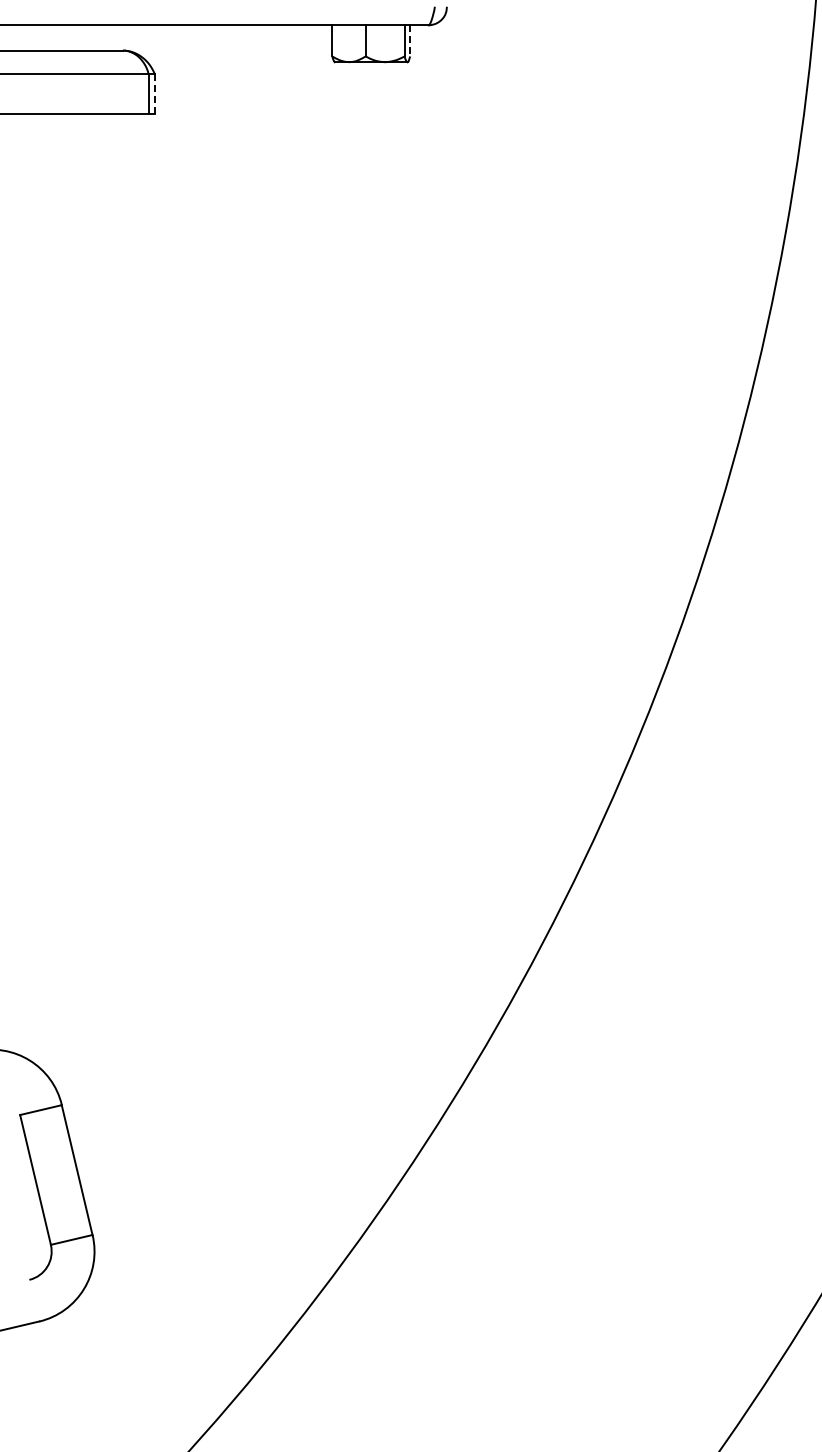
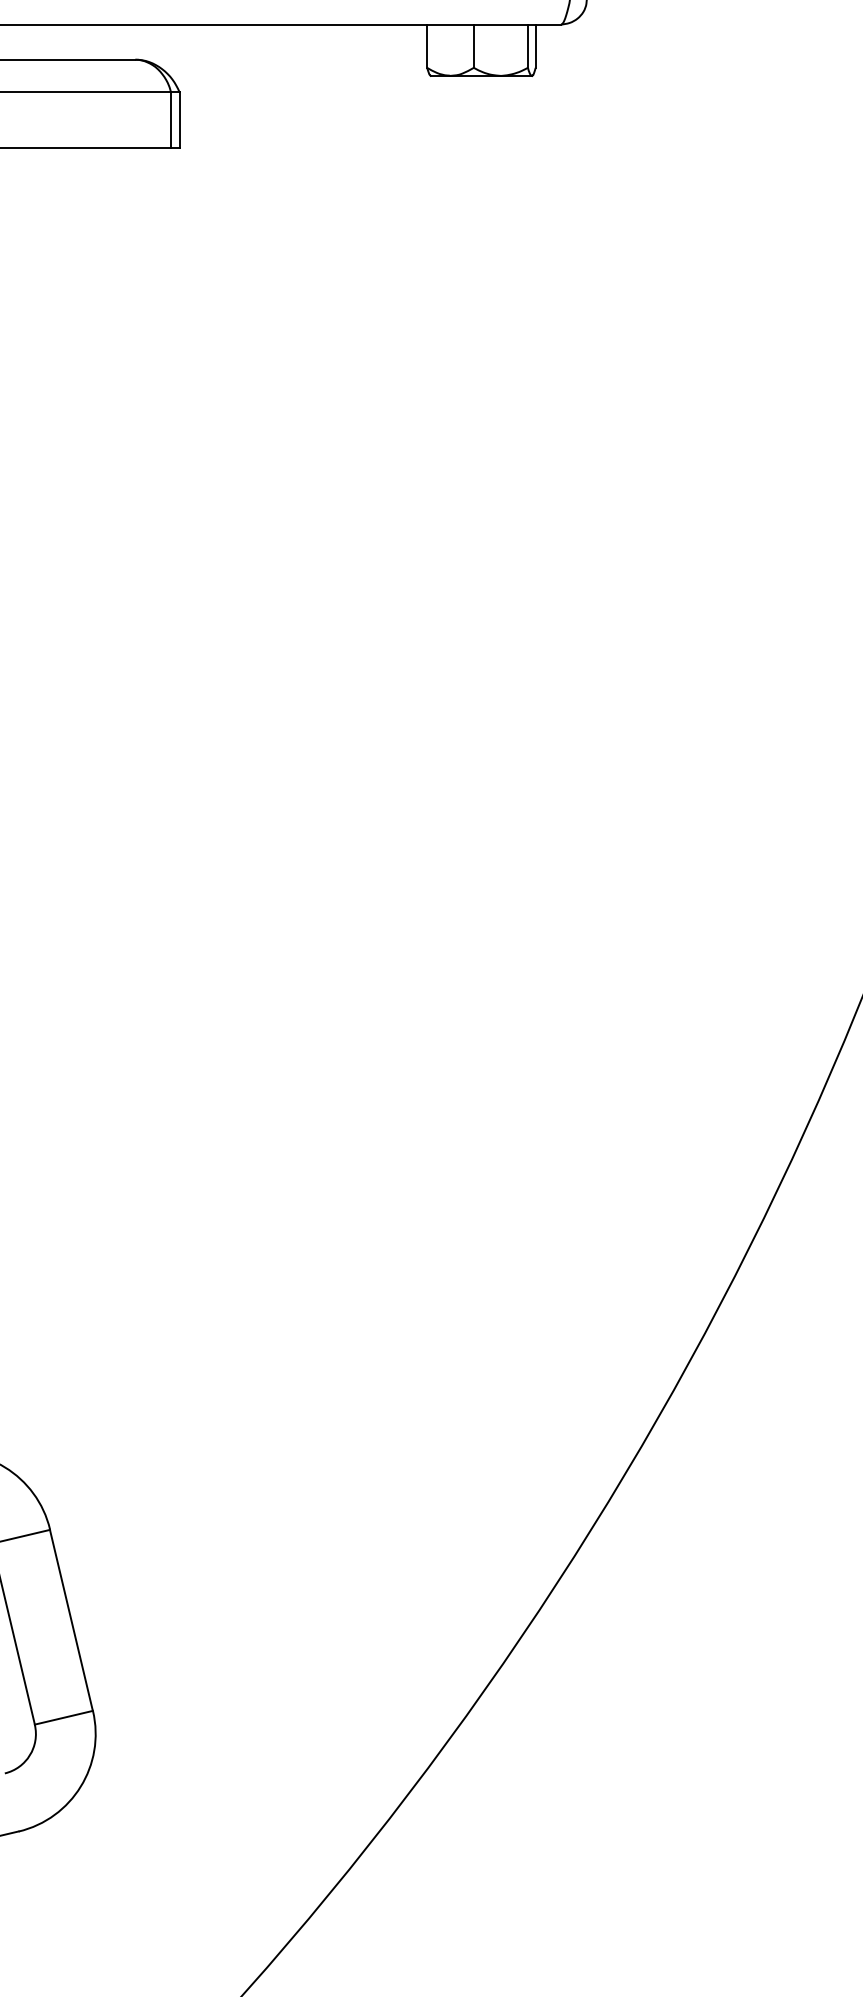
line: (410, 40) -> (536, 45), dashed -> solid
line: (154, 93) -> (179, 119), dashed -> solid

